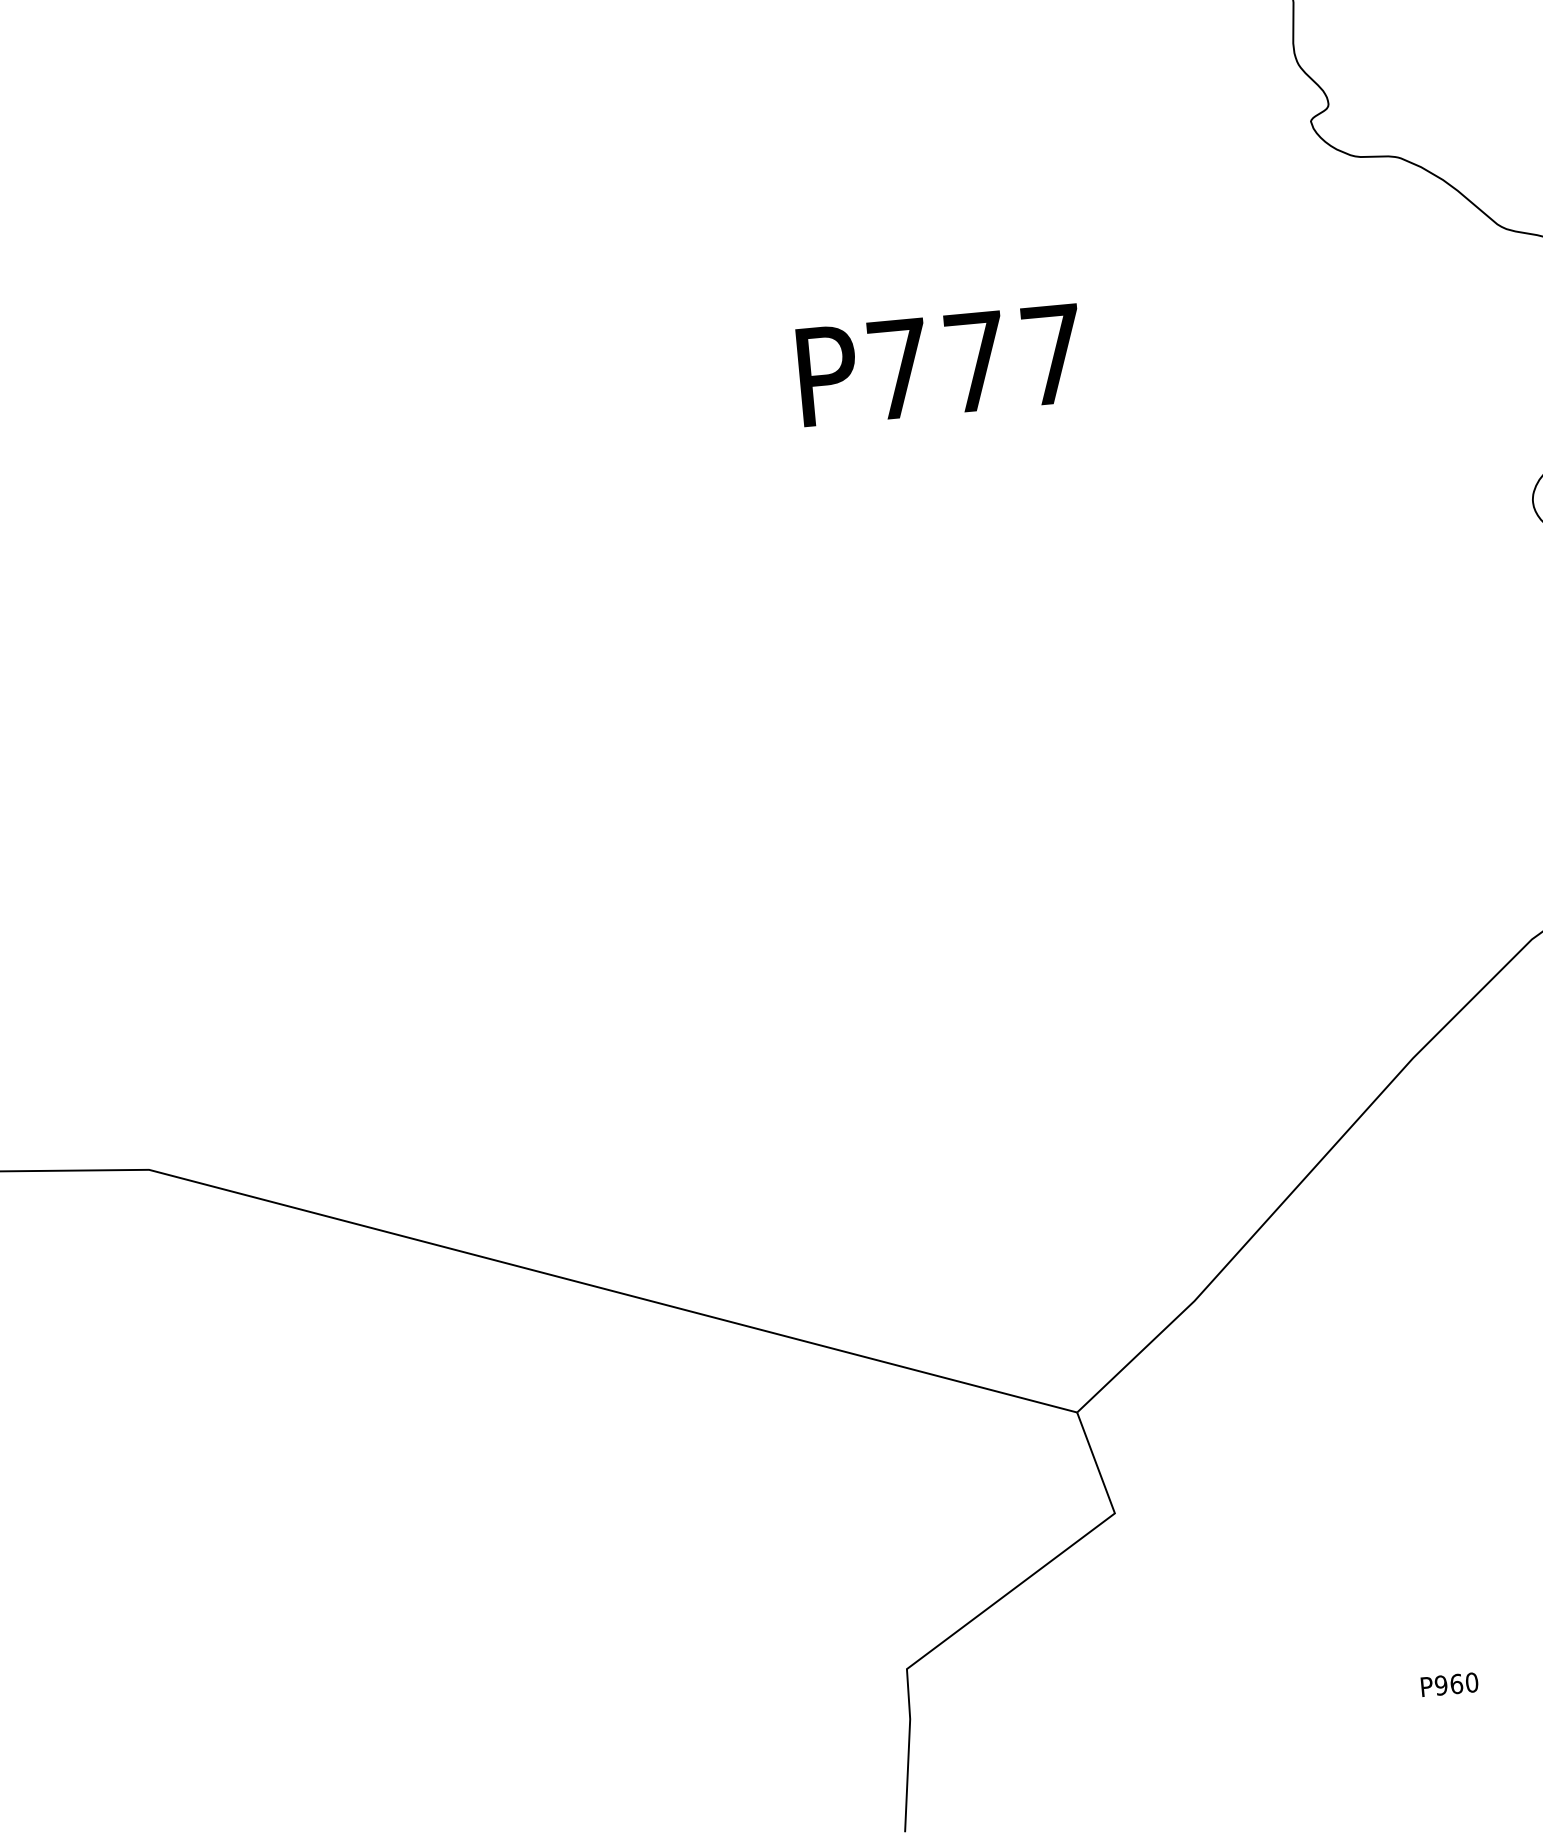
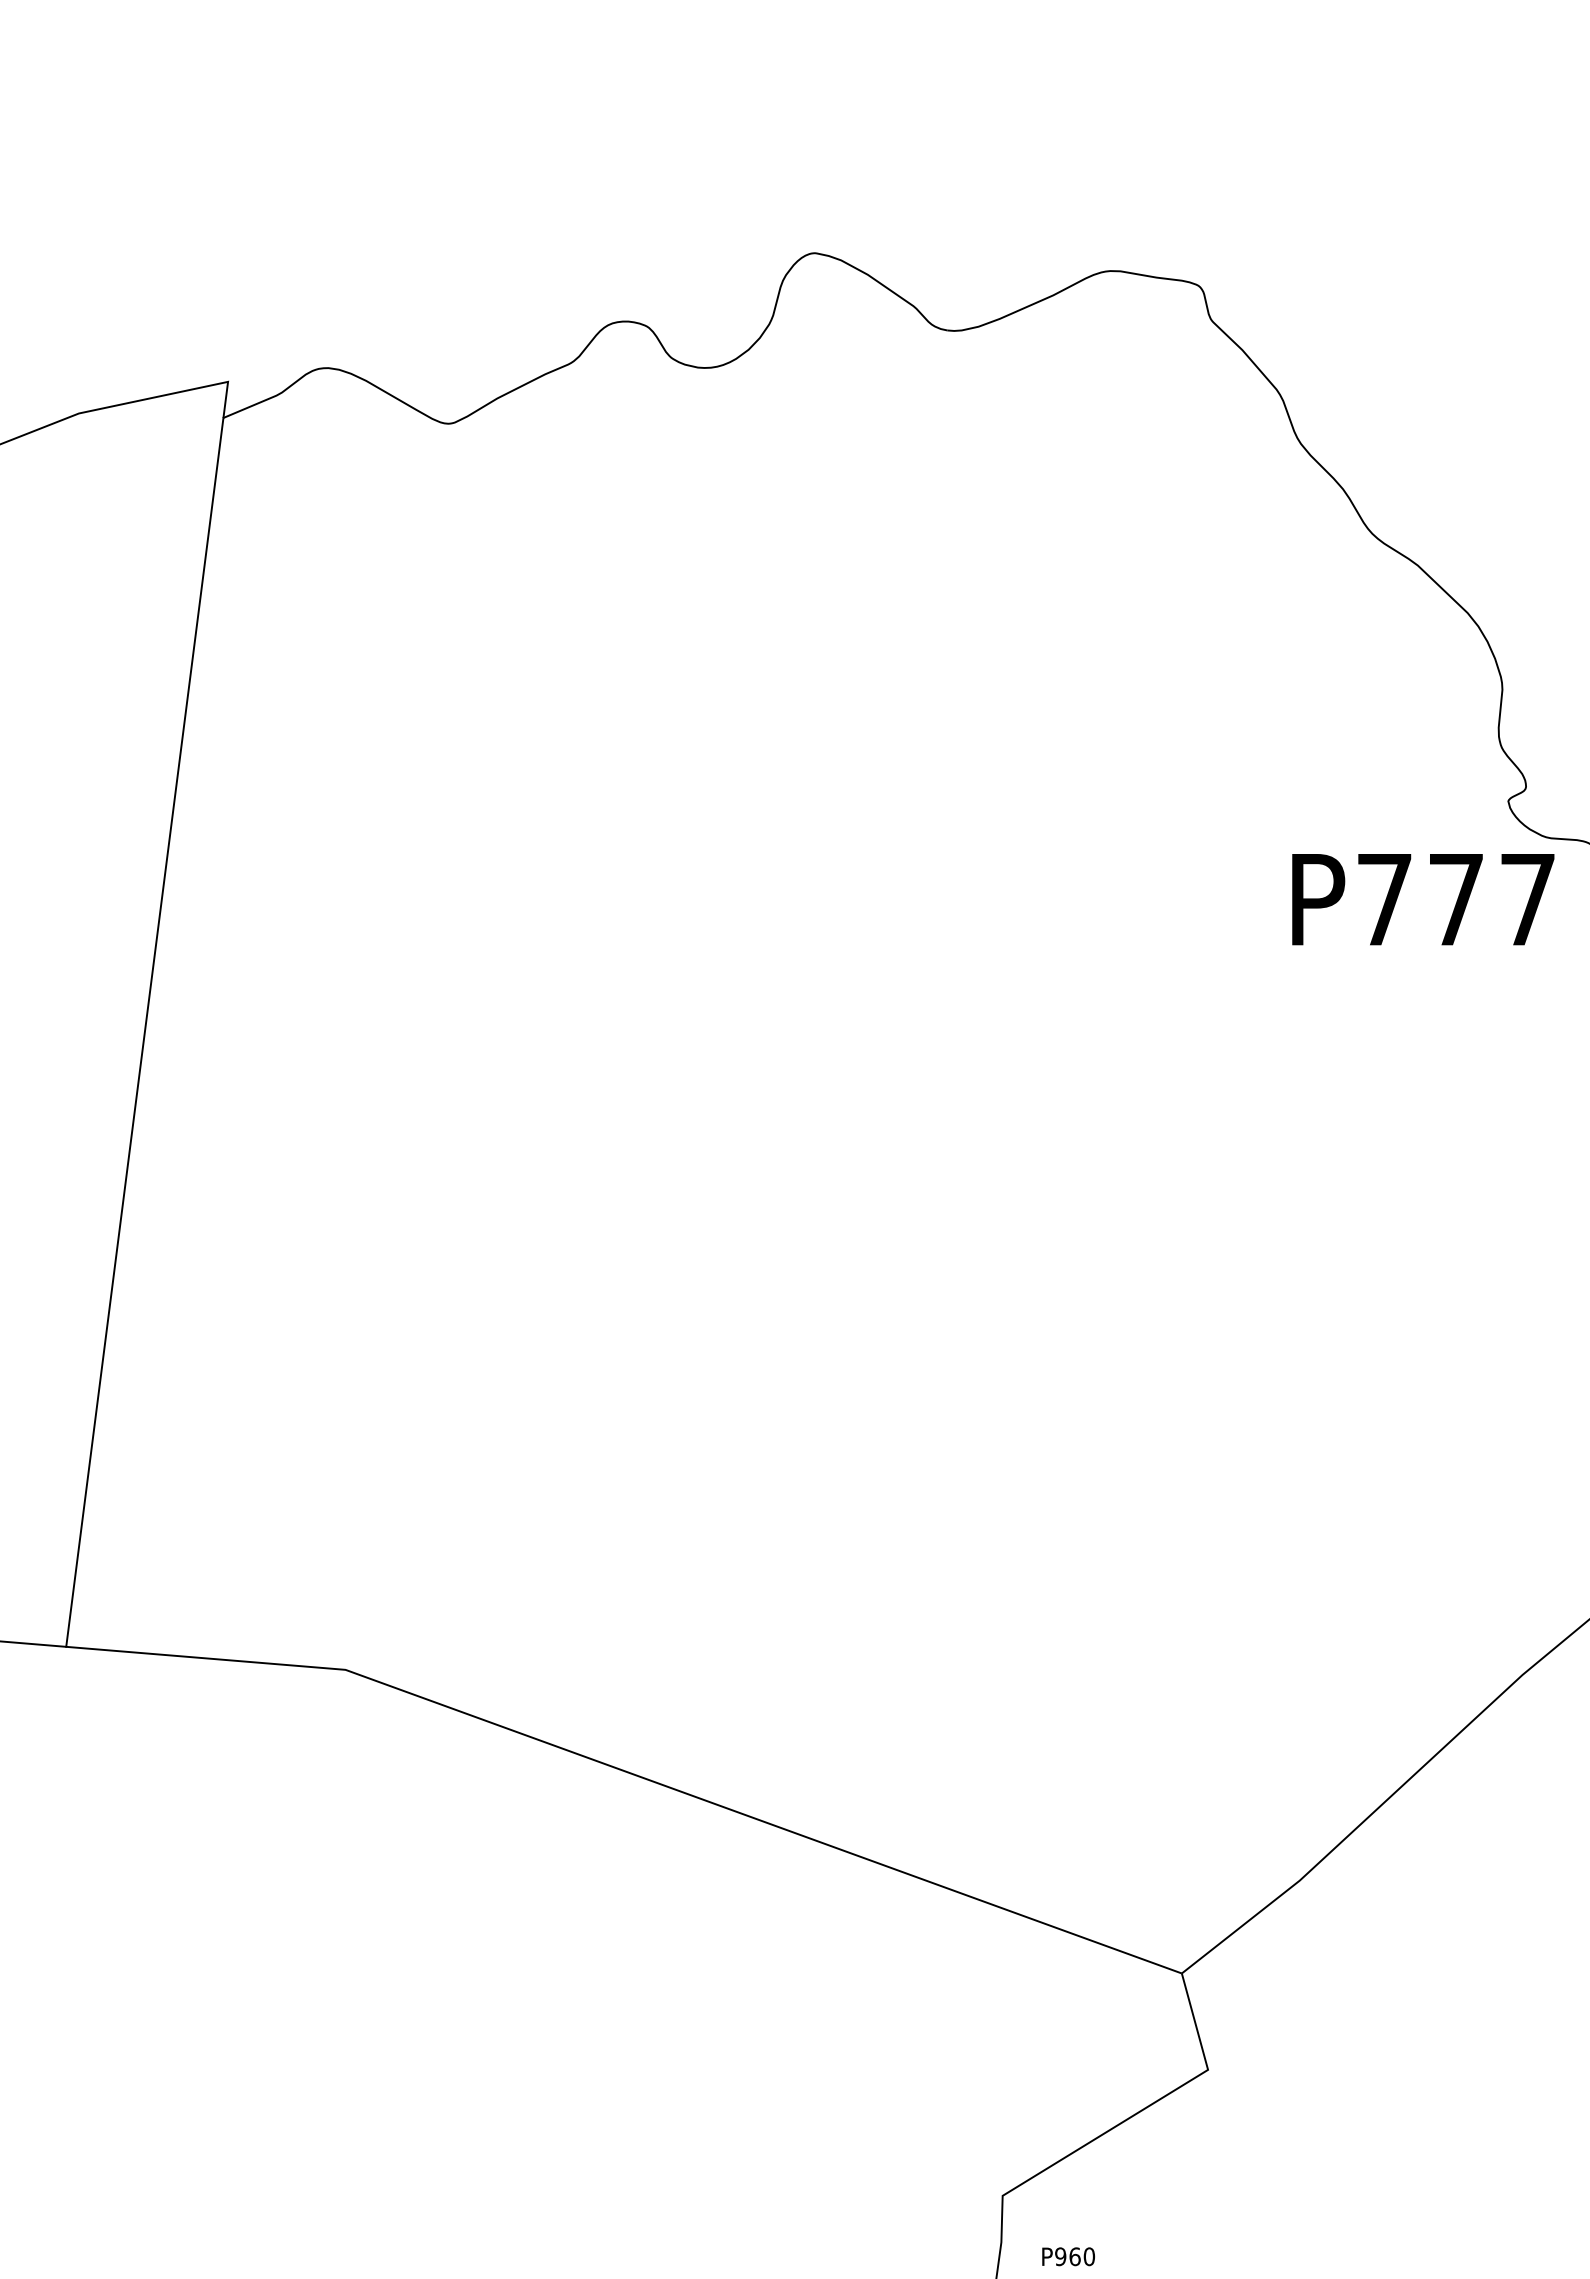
text: (940, 365) -> (1423, 899), moved
text: (1449, 1684) -> (1068, 2256), moved

